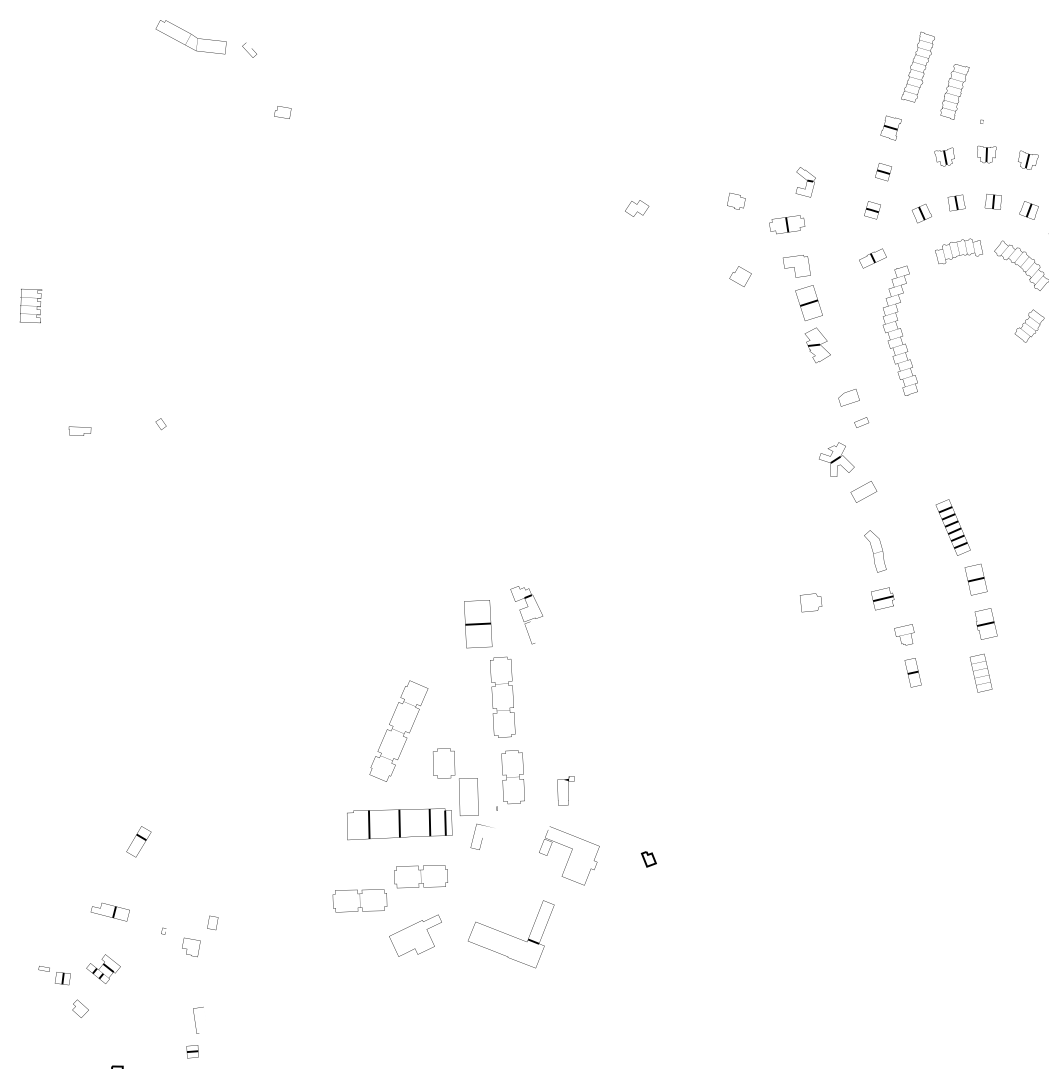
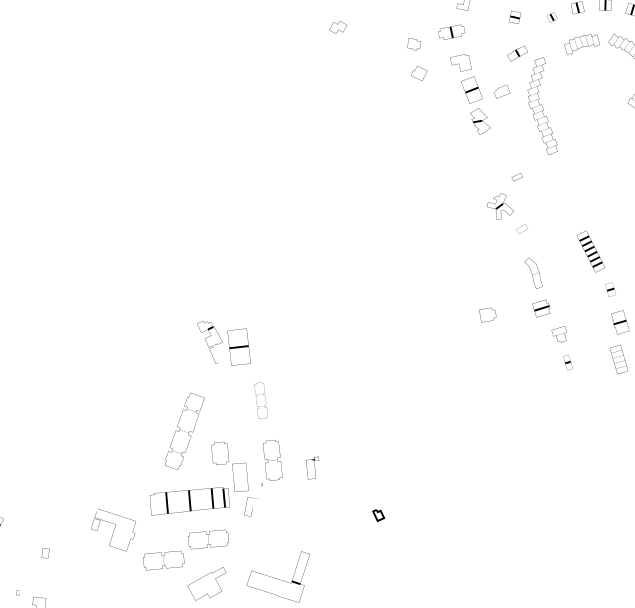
part: (736, 201) -> (414, 44), moved
part: (921, 213) -> (551, 17), size x0.7
part: (848, 397) -> (501, 91), moved
part: (863, 491) -> (521, 228), size x0.6
part: (975, 579) -> (610, 289), size x0.6
part: (526, 615) -> (210, 342), moved
part: (912, 672) -> (567, 362), size x0.7
part: (502, 696) -> (260, 400), size x0.6
part: (569, 855) -> (113, 529), moved
part: (212, 922) -> (45, 552), moved

